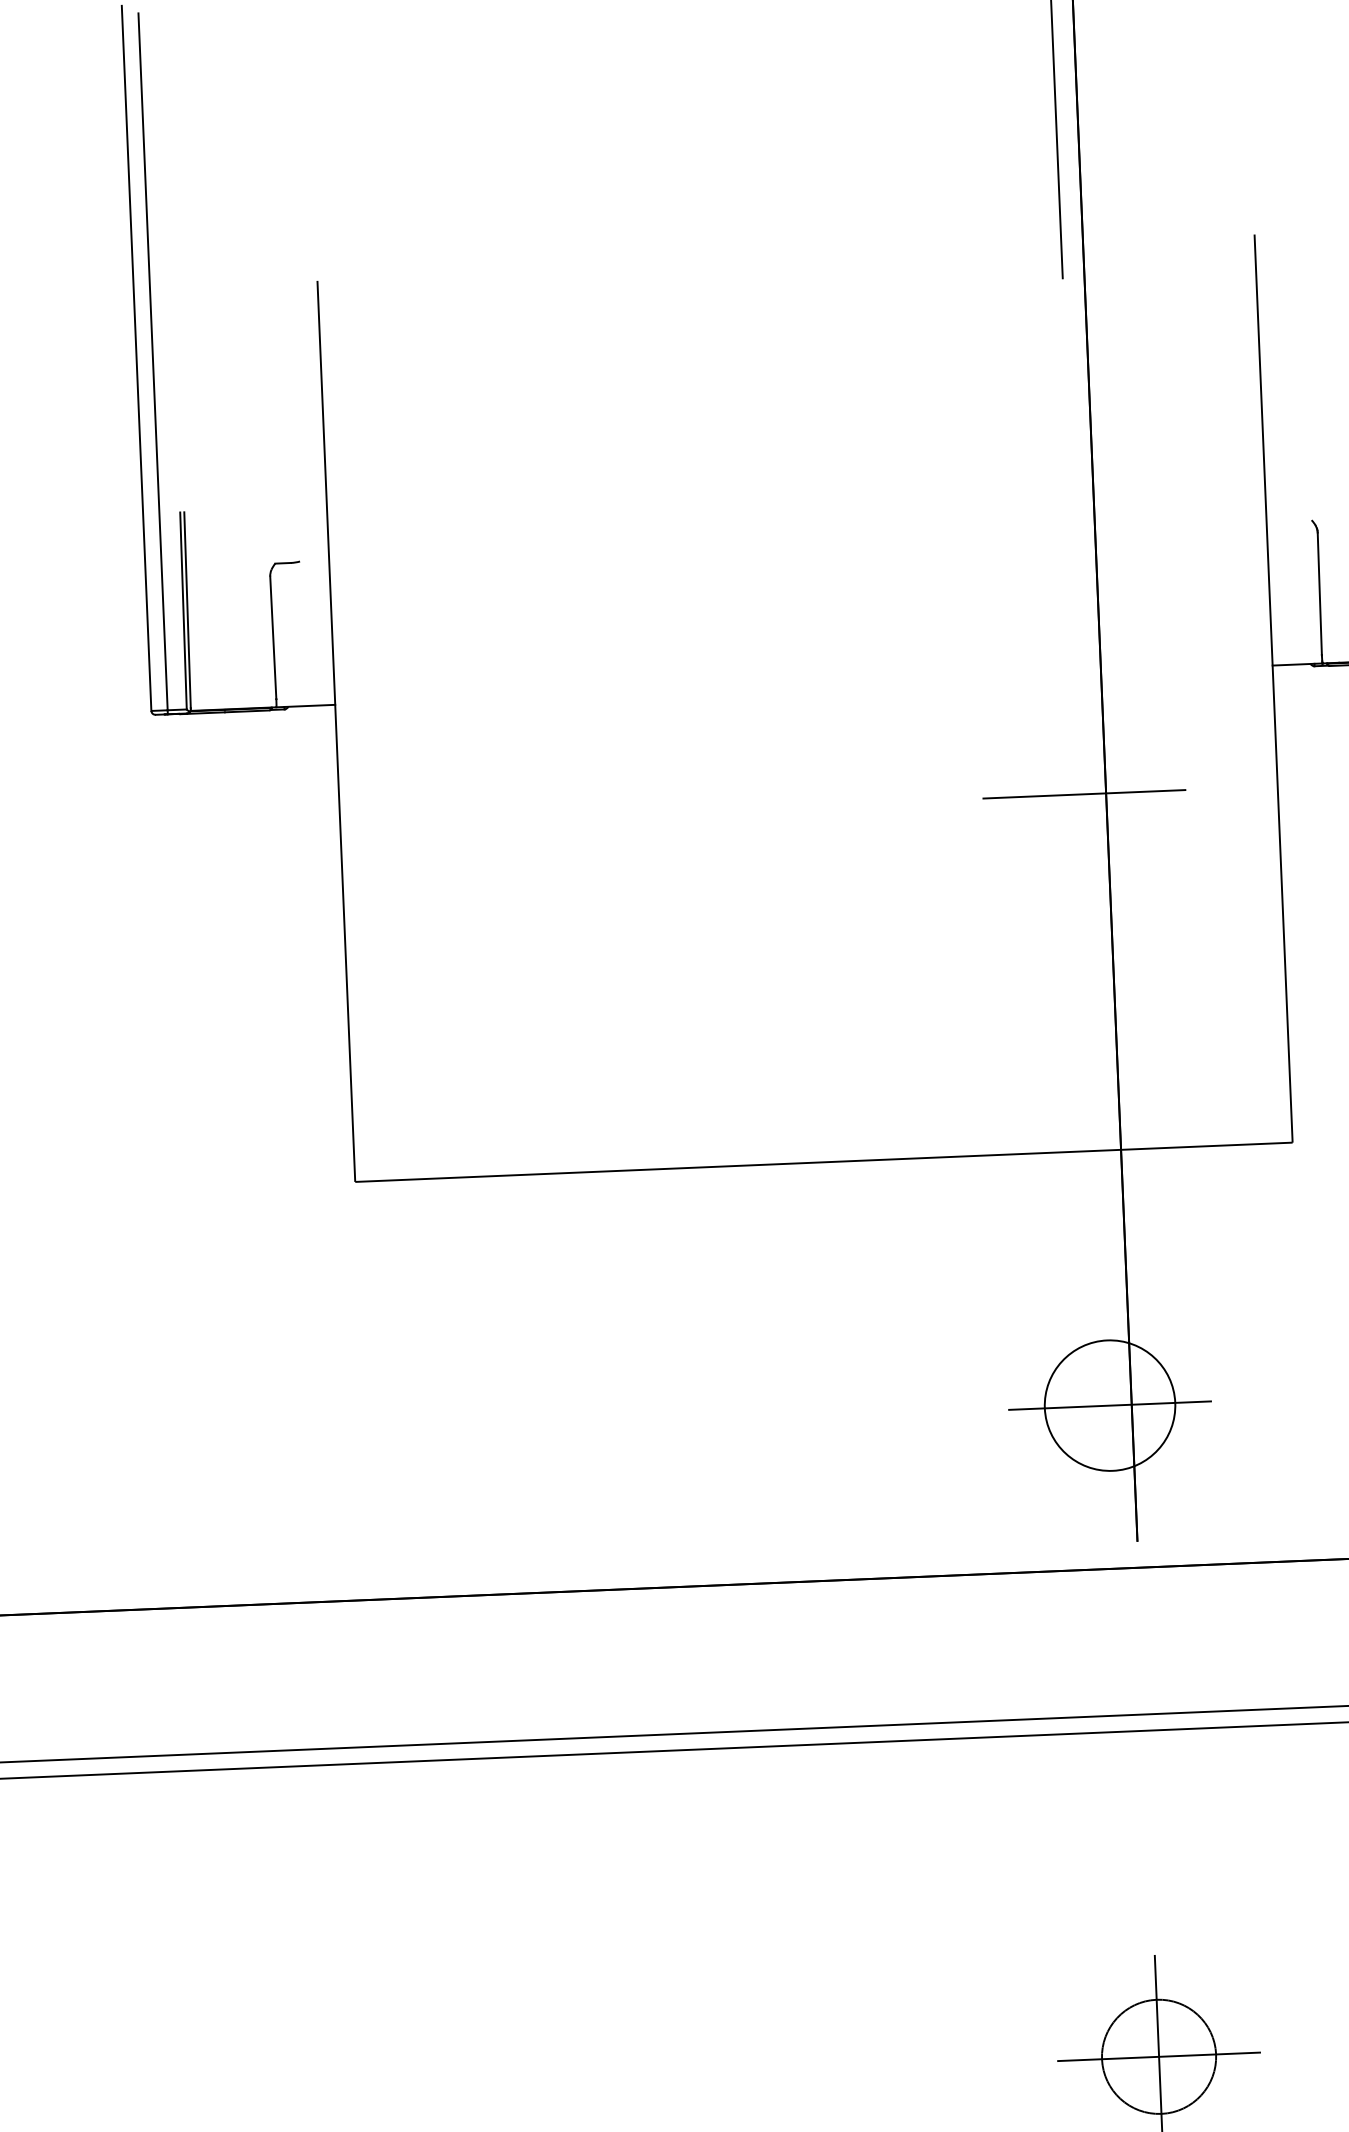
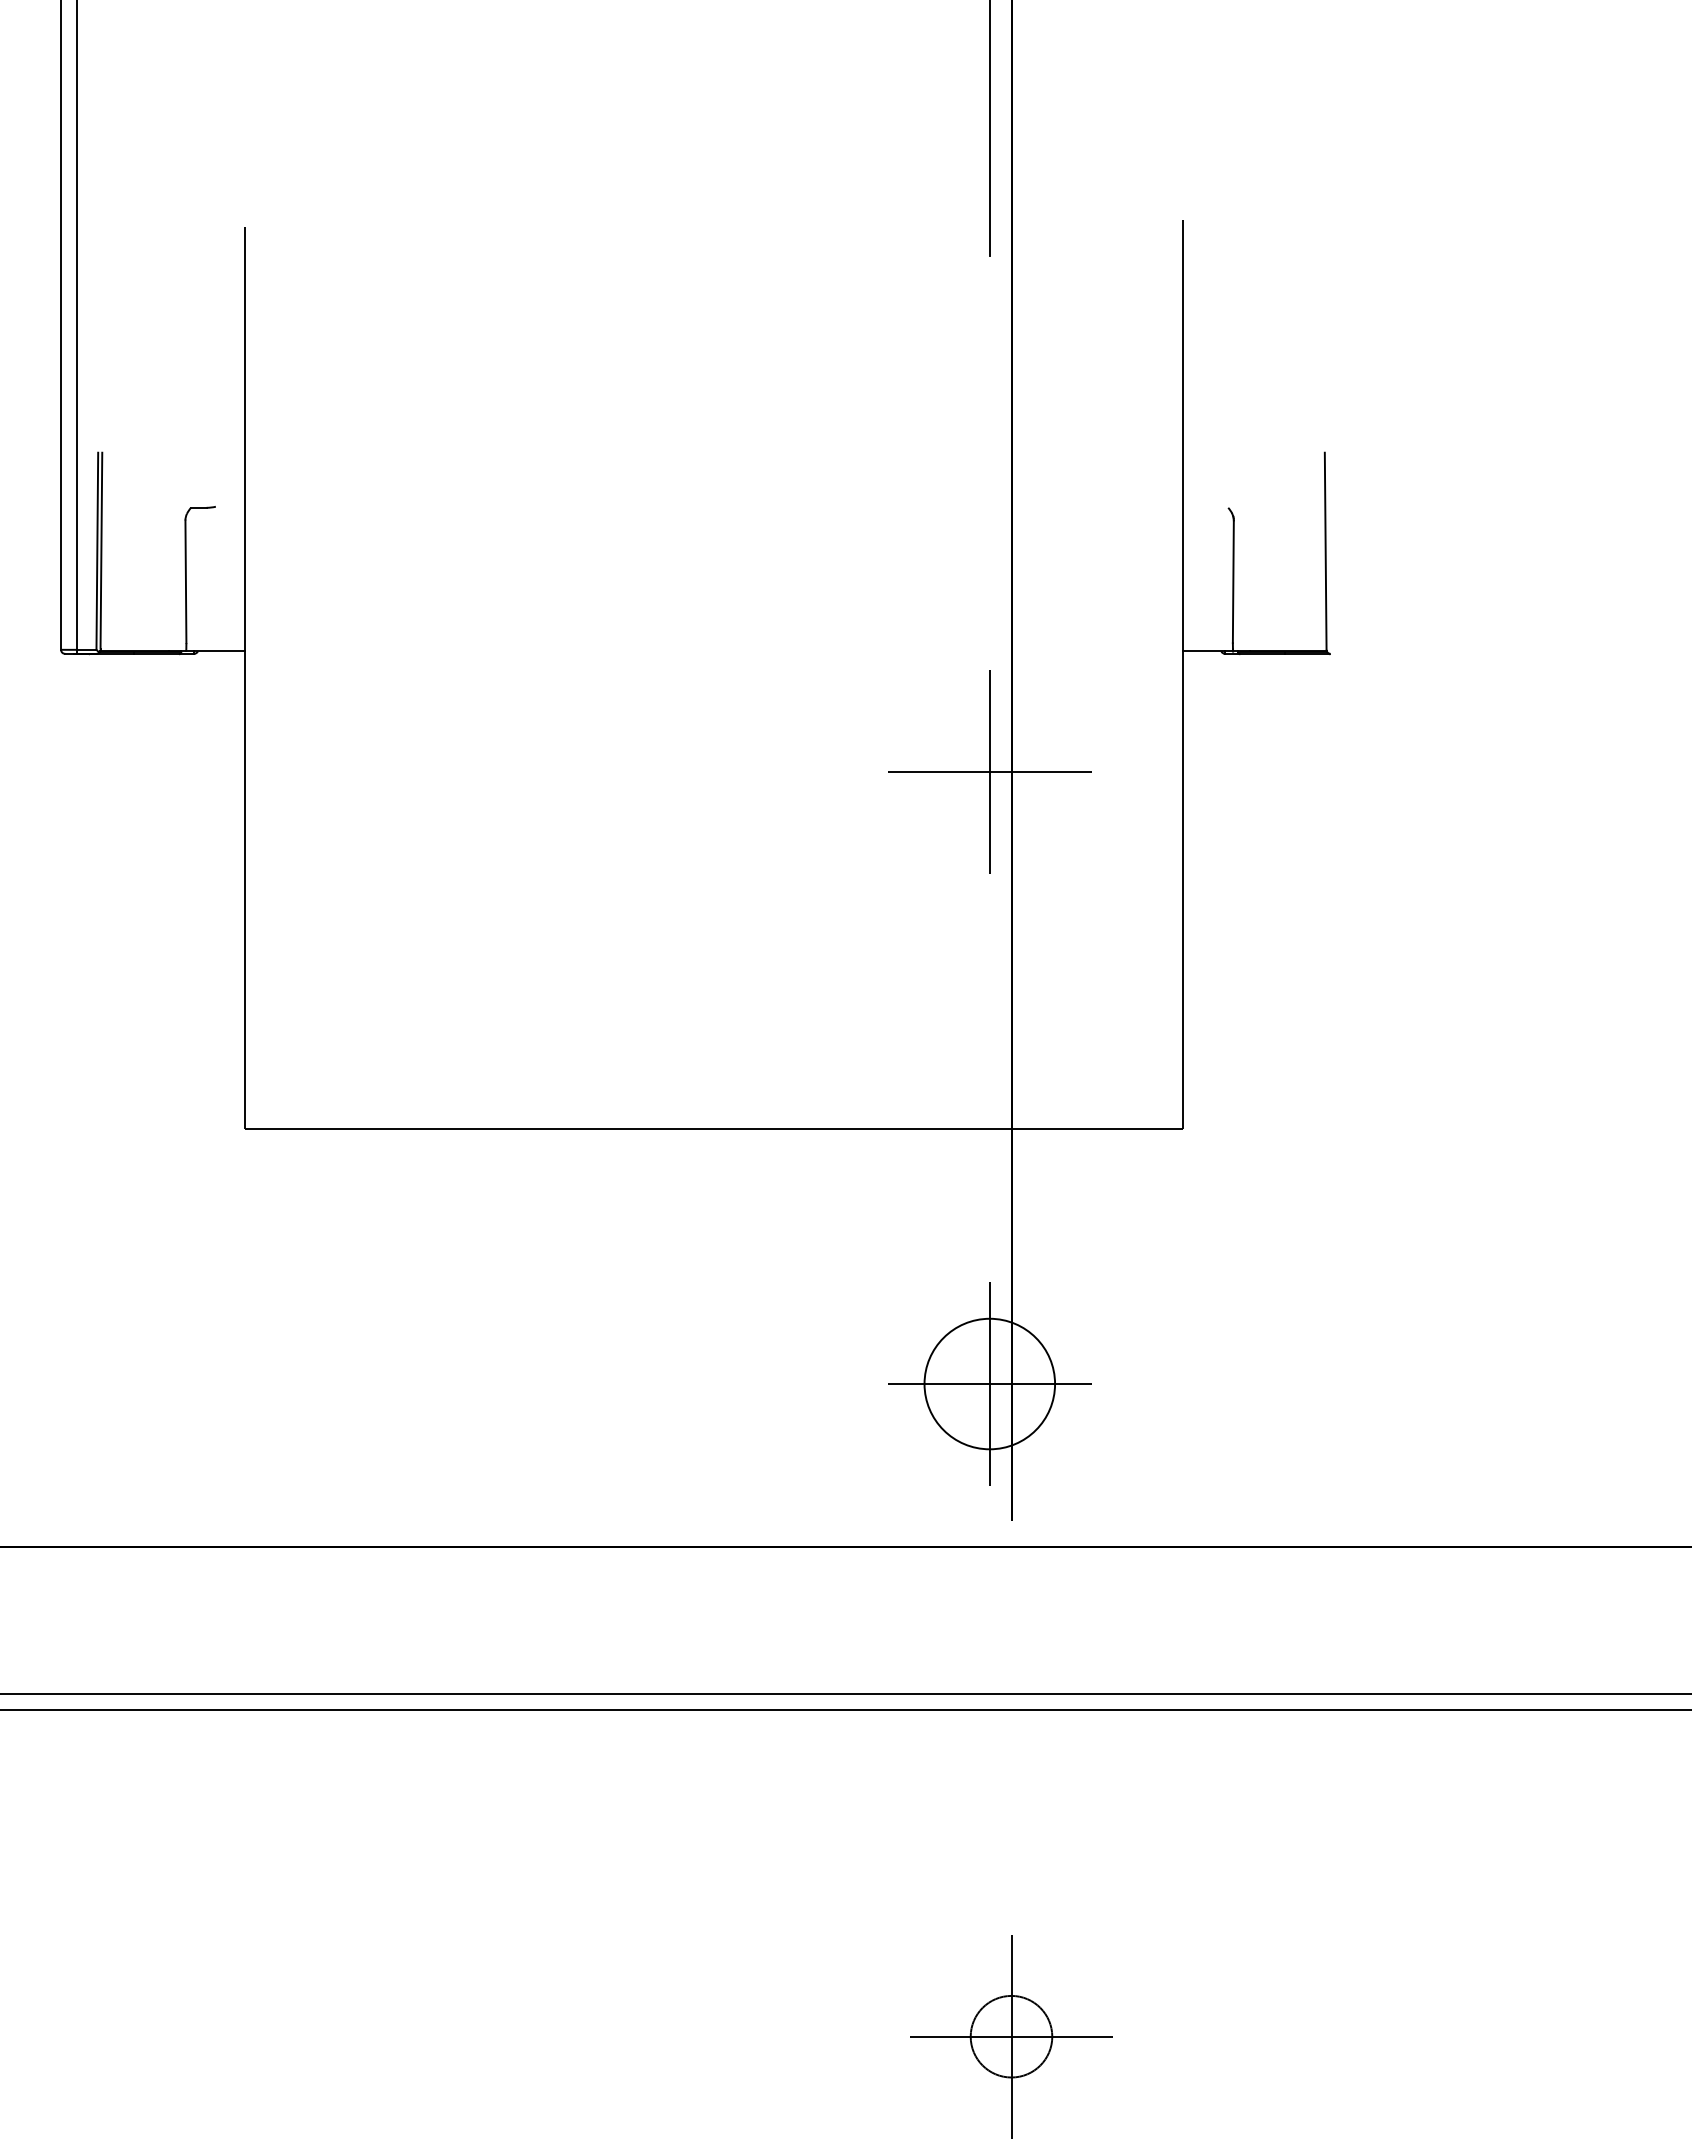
line: (1084, 794) -> (989, 772), added
line: (1109, 1406) -> (989, 1384), added
circle: (1159, 2056) -> (1011, 2036), size x0.71

